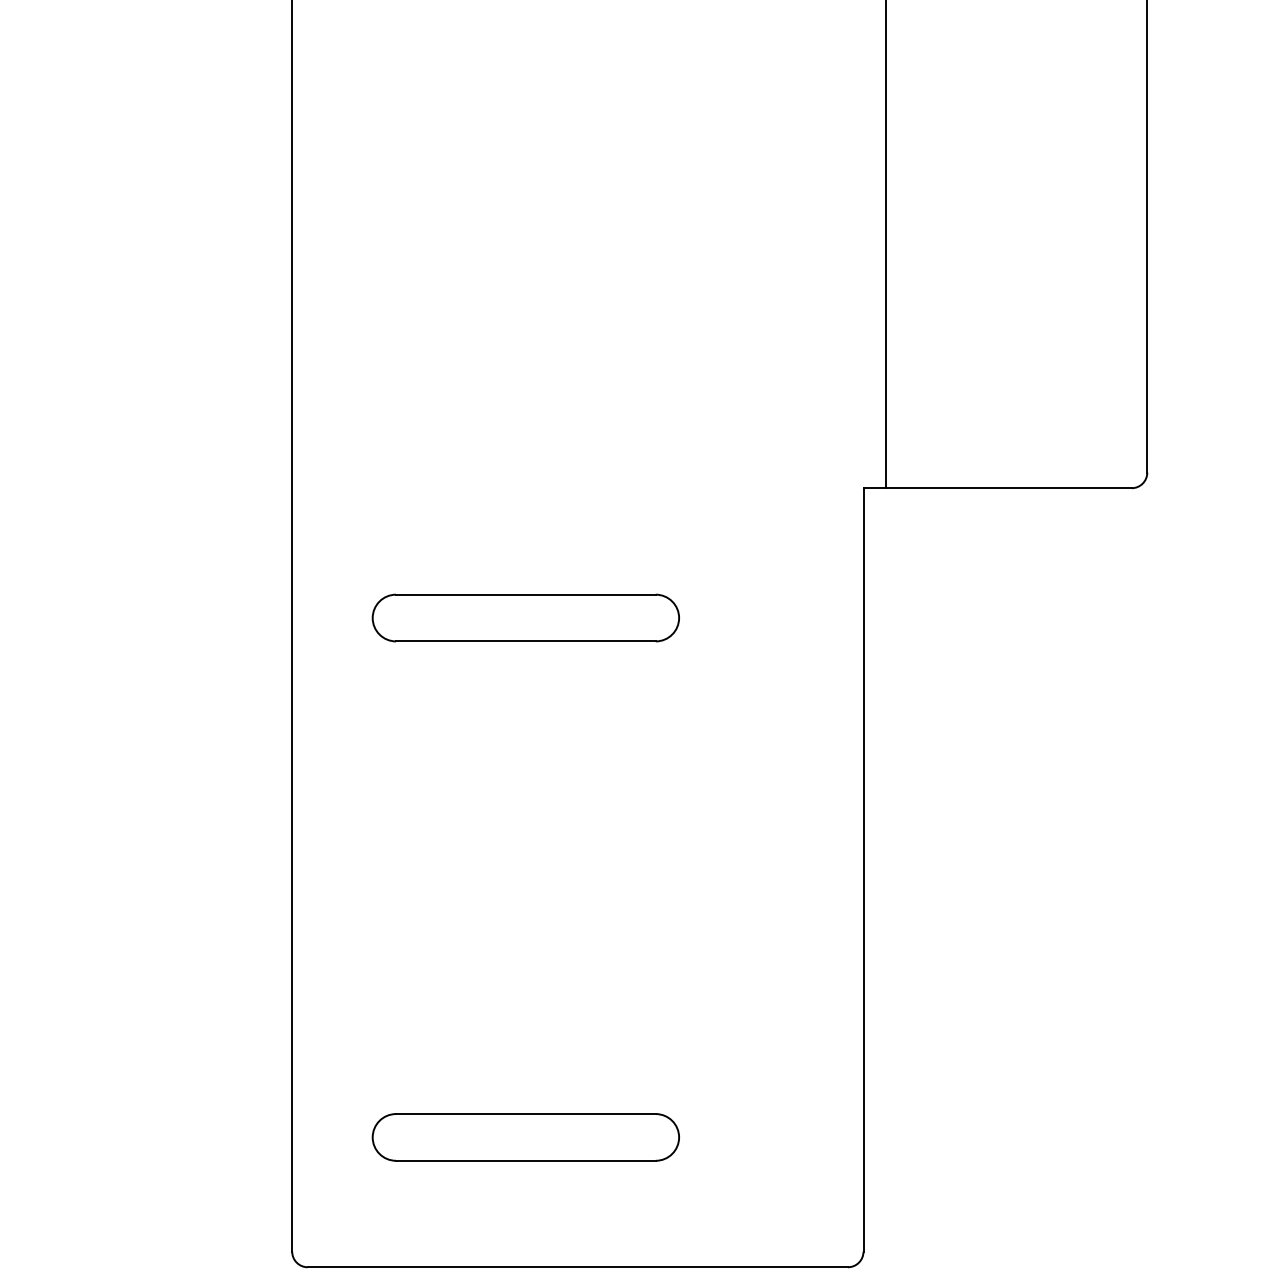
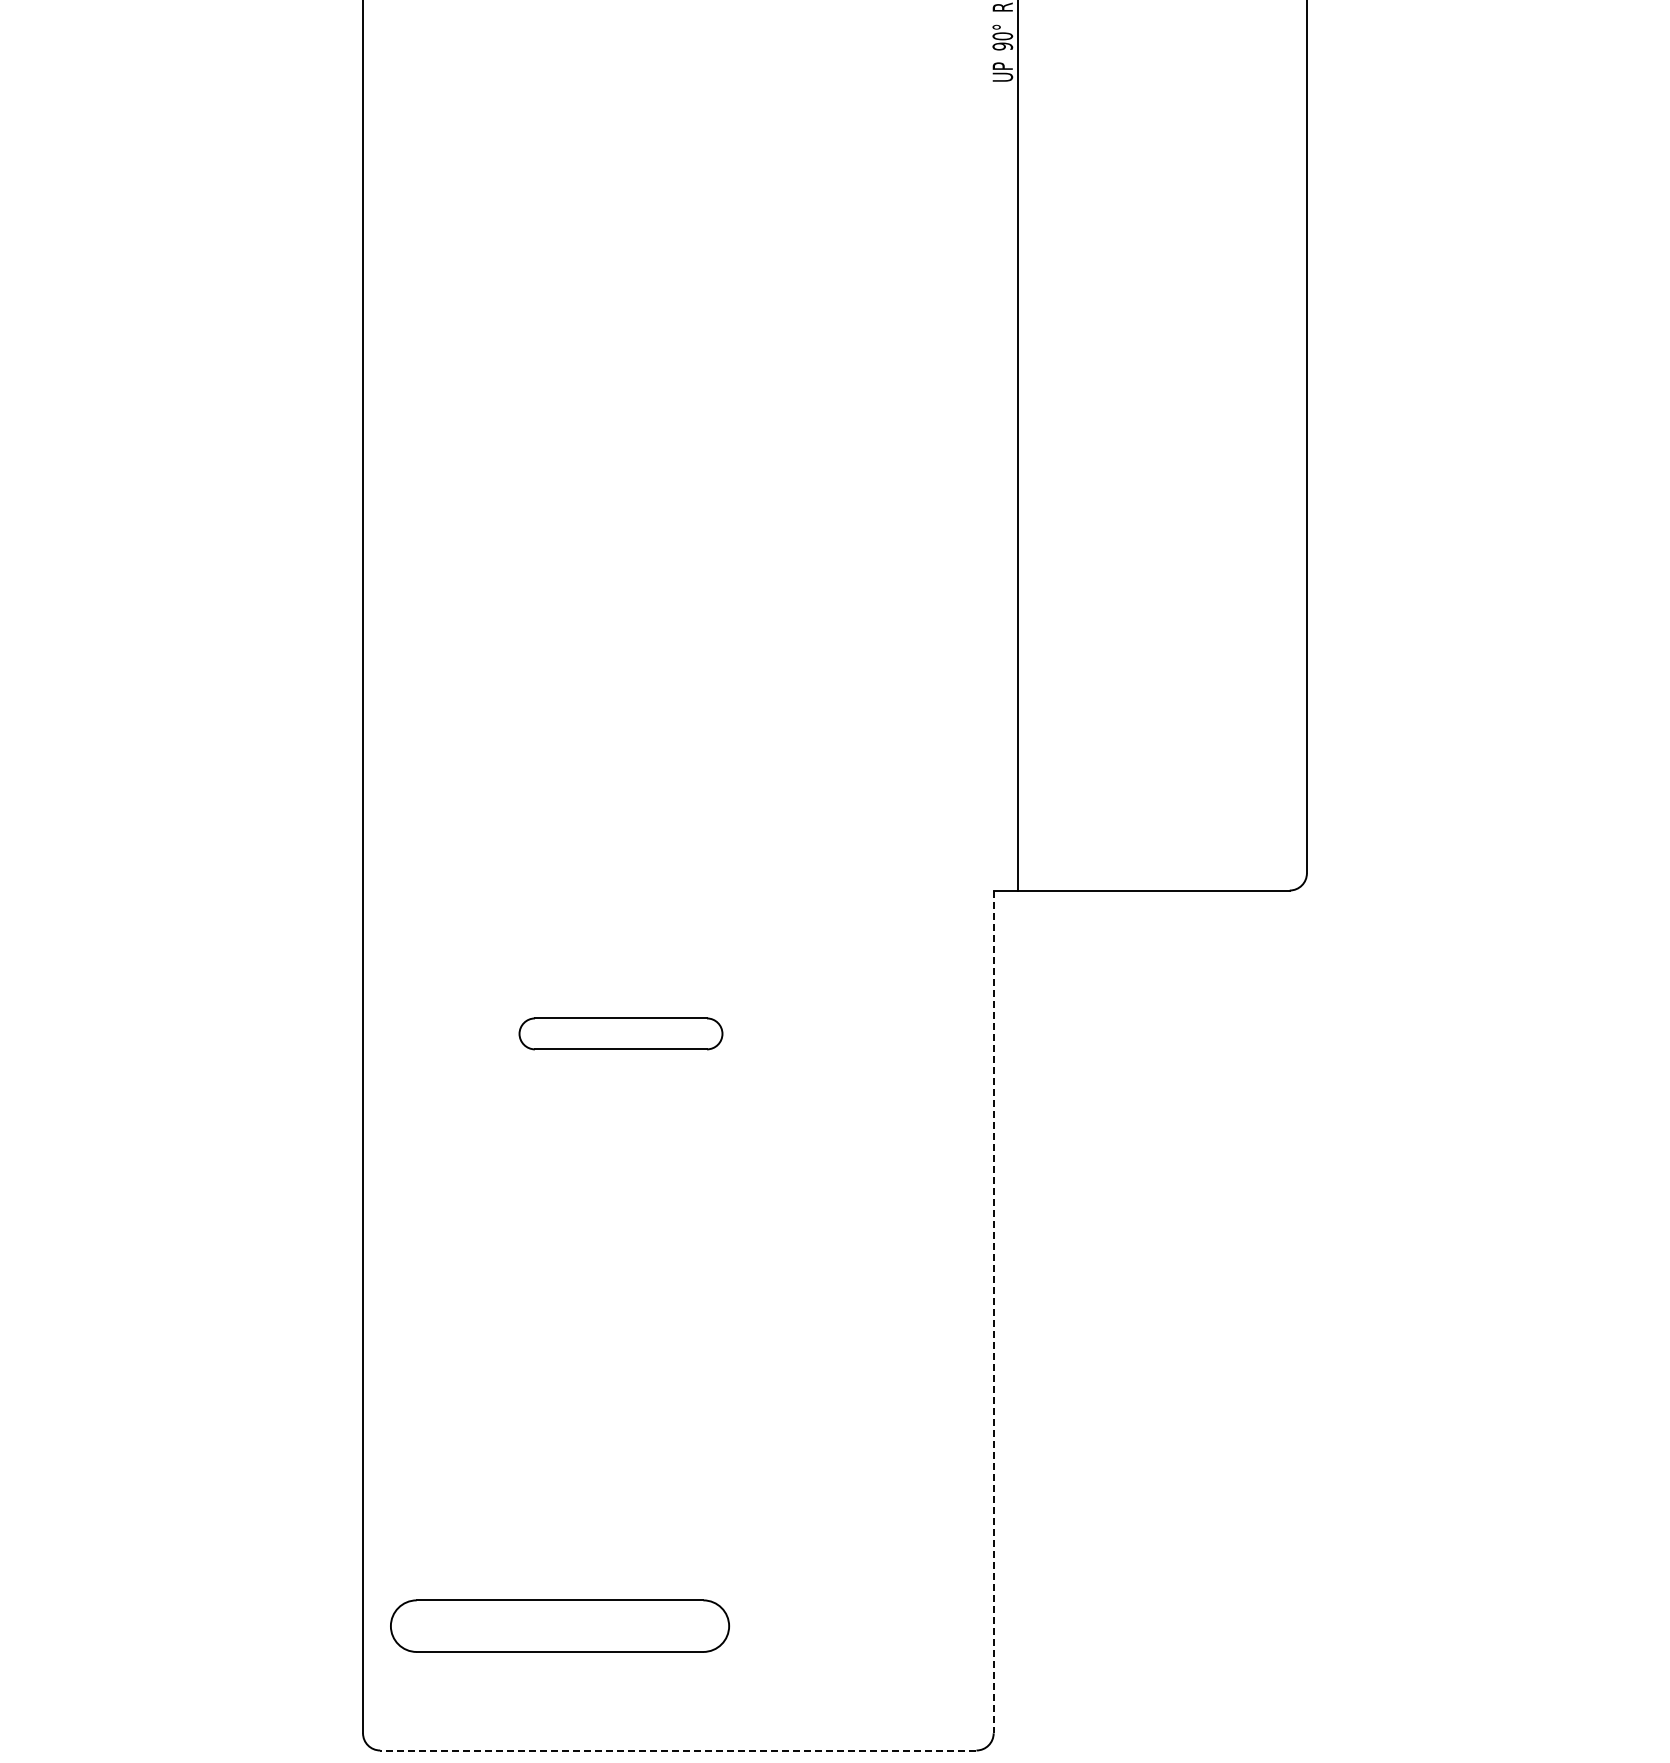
part: (525, 617) -> (620, 1033), size x0.6
line: (863, 870) -> (993, 1312), solid -> dashed
part: (525, 1136) -> (559, 1625), moved
line: (577, 1267) -> (677, 1750), solid -> dashed

